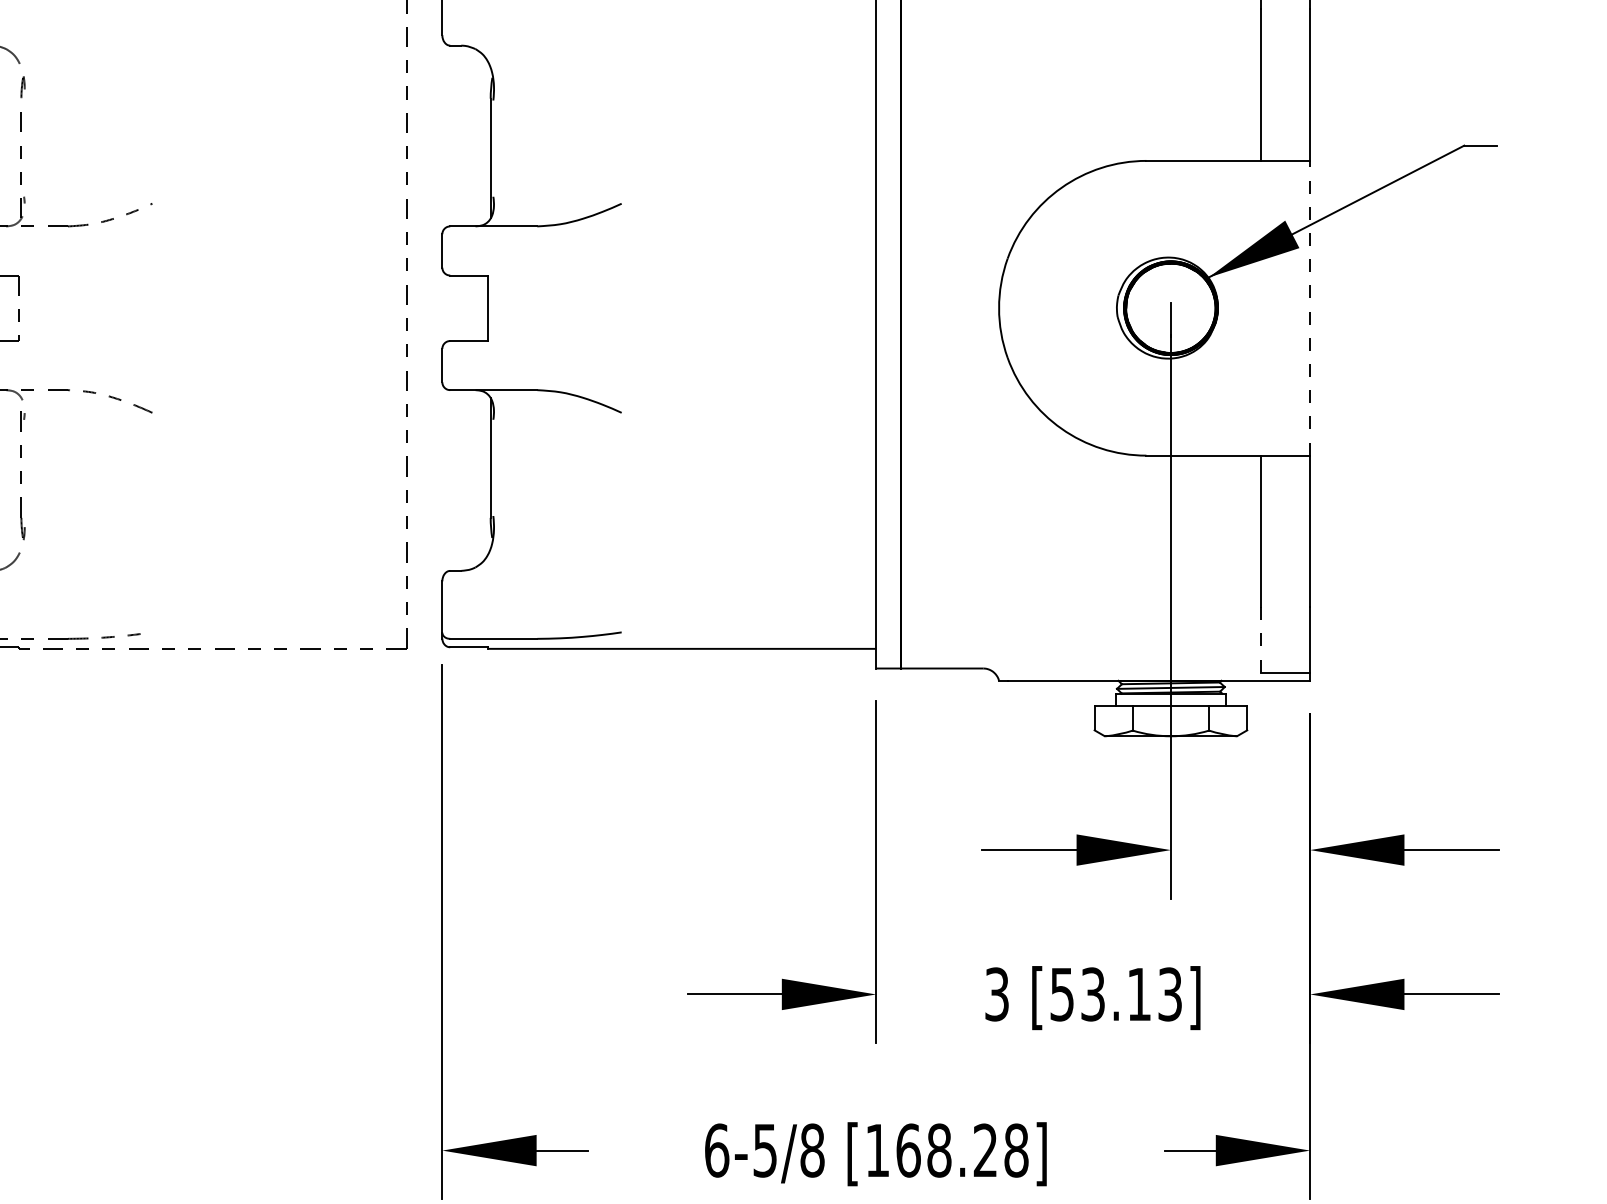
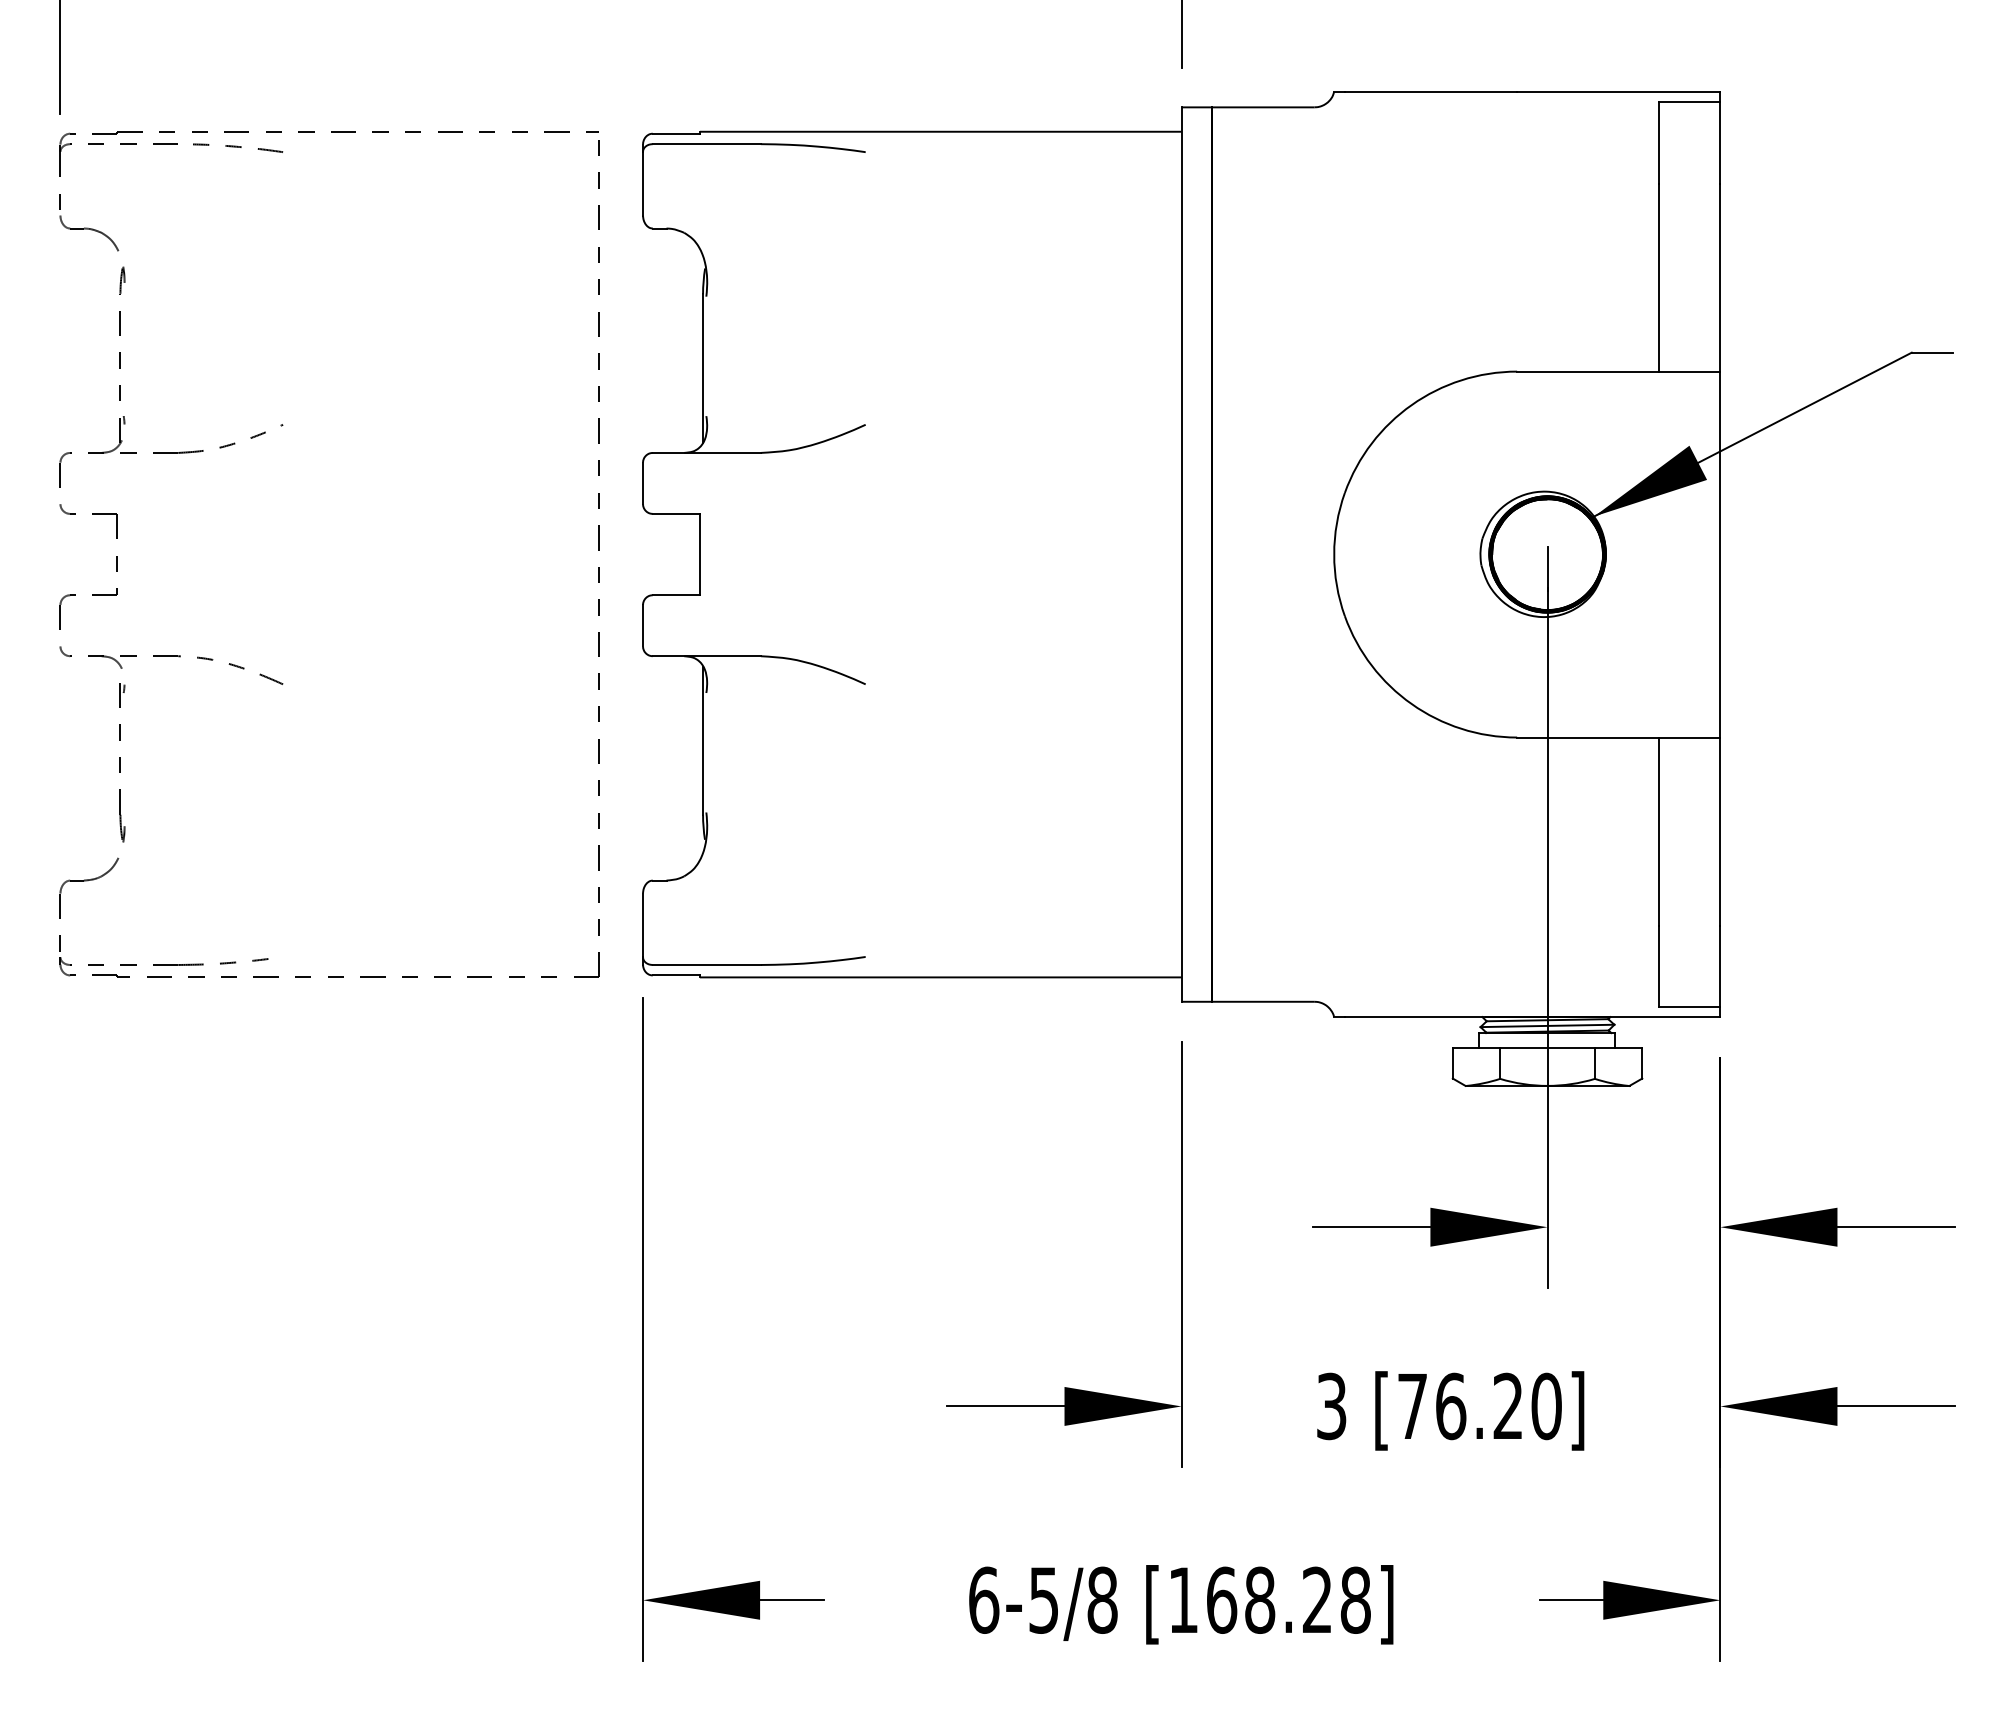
line: (1310, 308) -> (1720, 554), dashed -> solid
line: (1261, 640) -> (1659, 966), dashed -> solid
text: (1116, 994) -> (1479, 1406), [53.13] -> [76.20]

